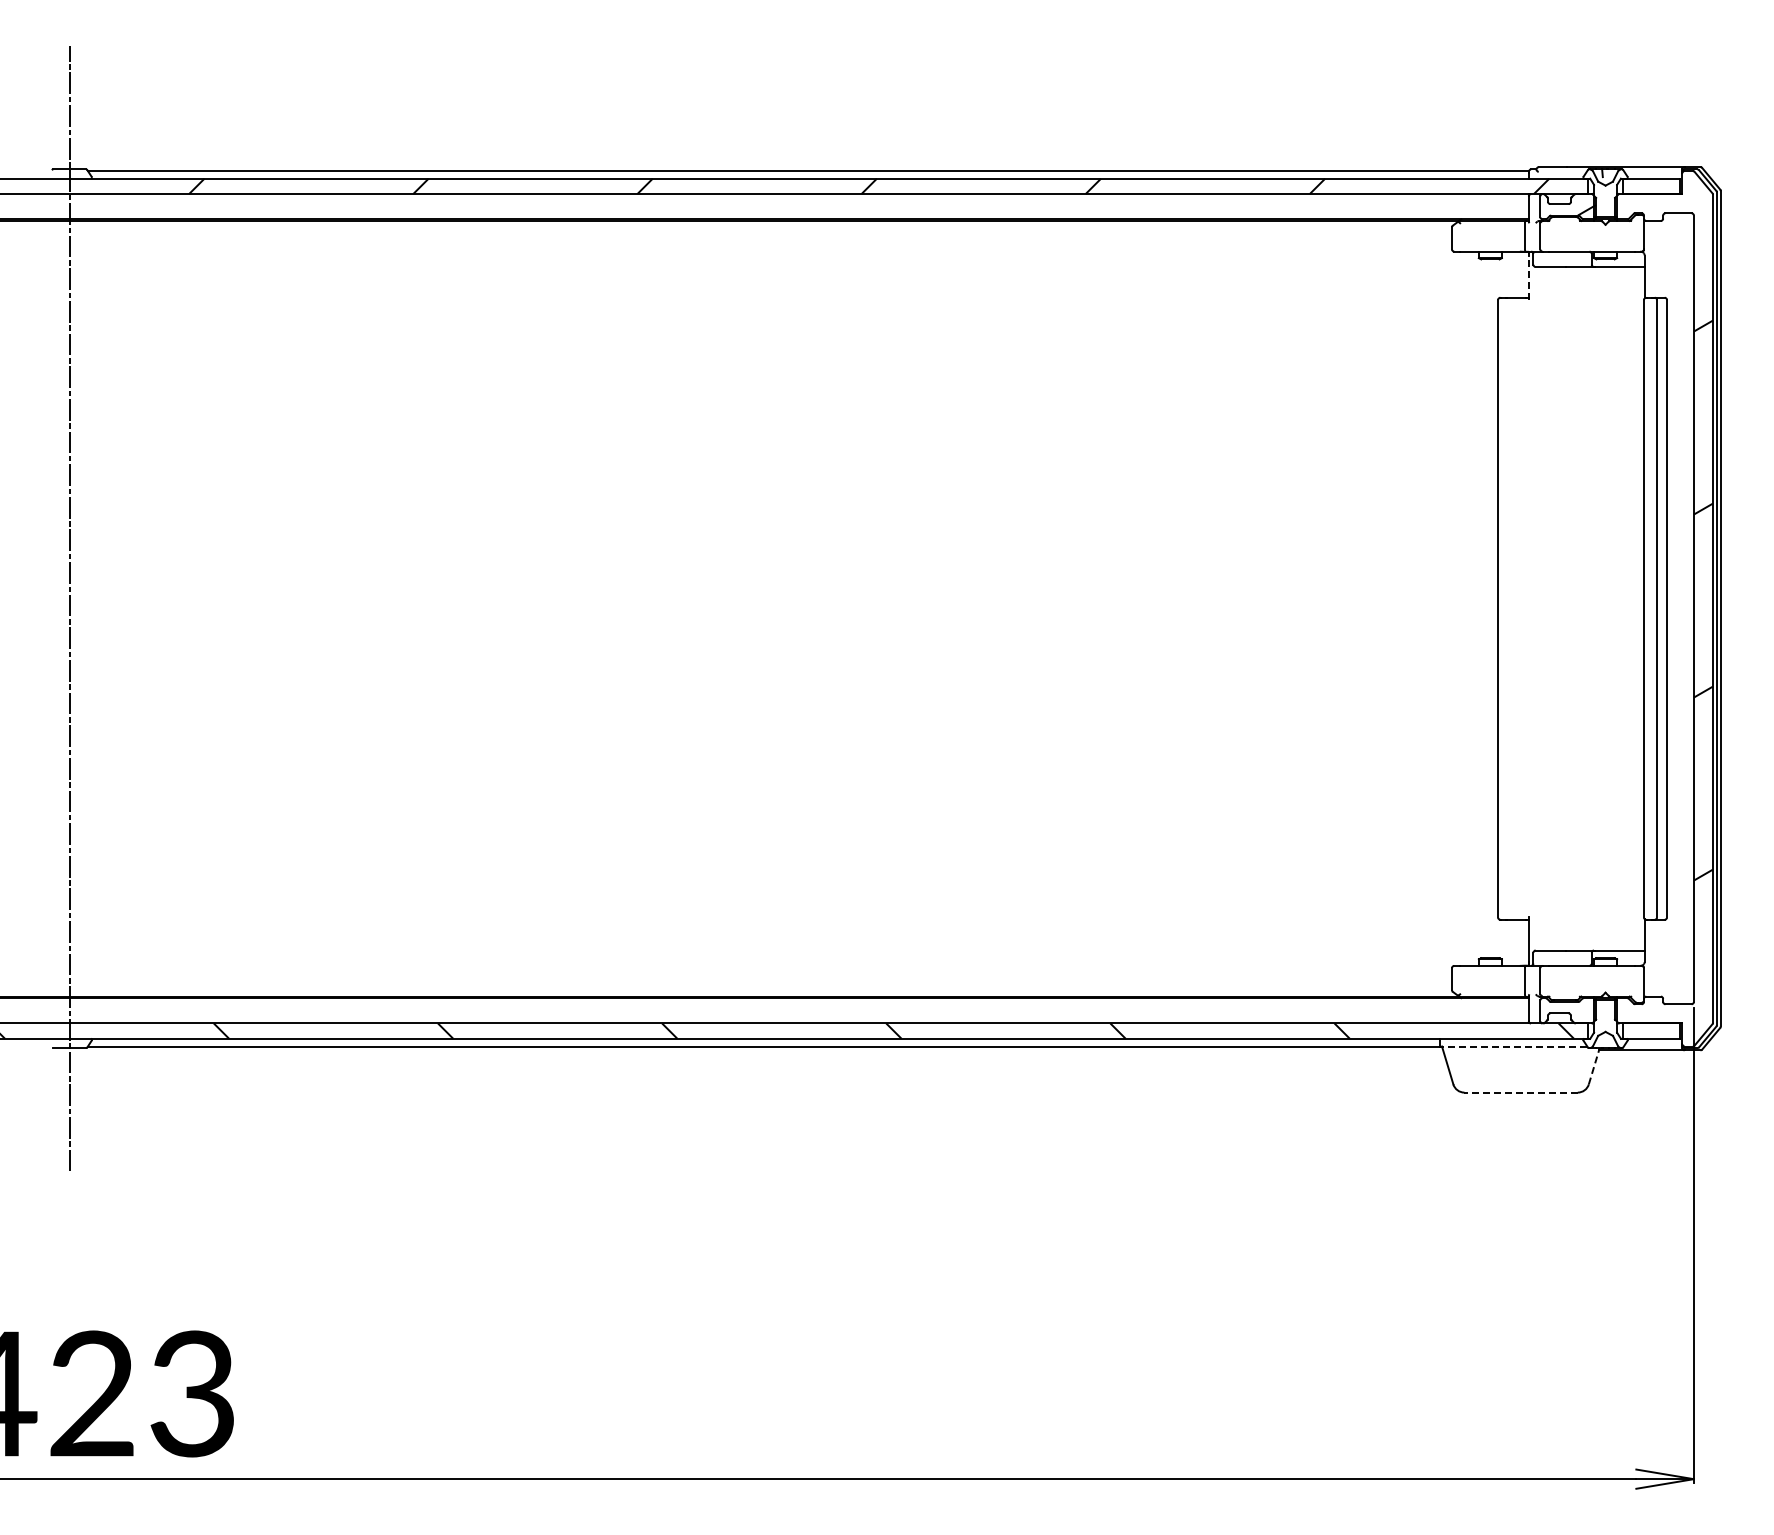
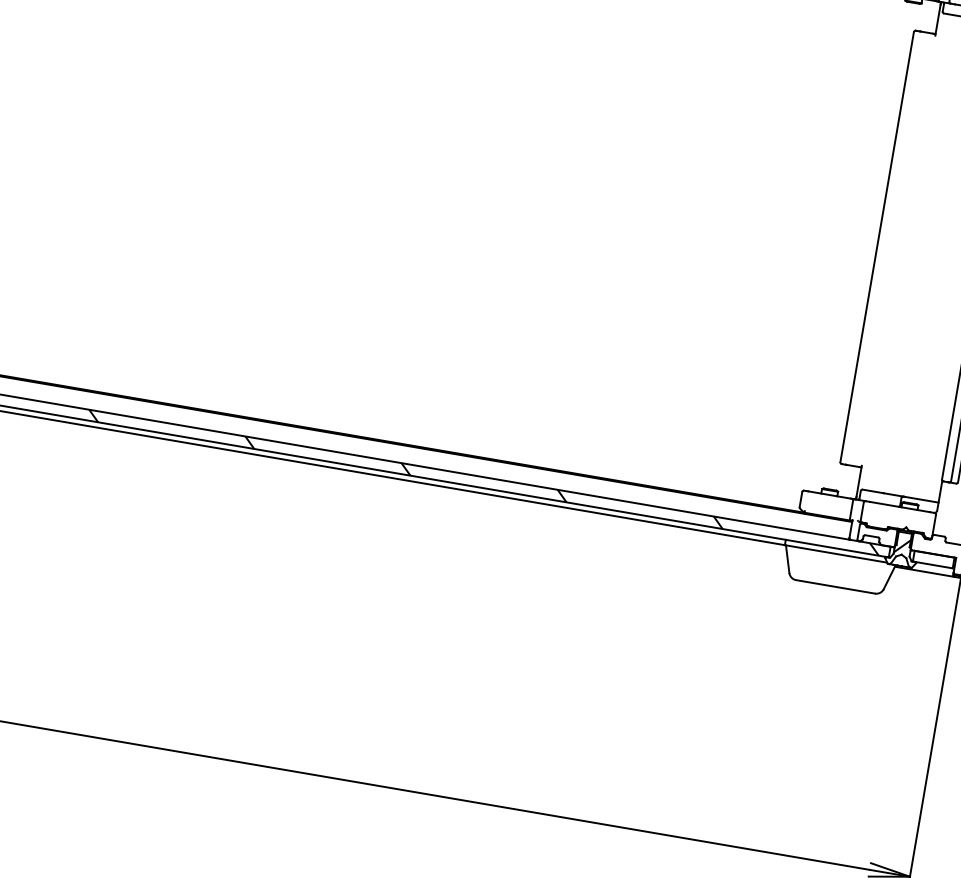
line: (1528, 277) -> (937, 19), dashed -> solid
hatch: (1600, 1023) -> (899, 548), added
line: (1513, 1046) -> (835, 553), dashed -> solid
line: (1594, 1066) -> (889, 577), dashed -> solid
line: (1521, 1092) -> (835, 586), dashed -> solid

